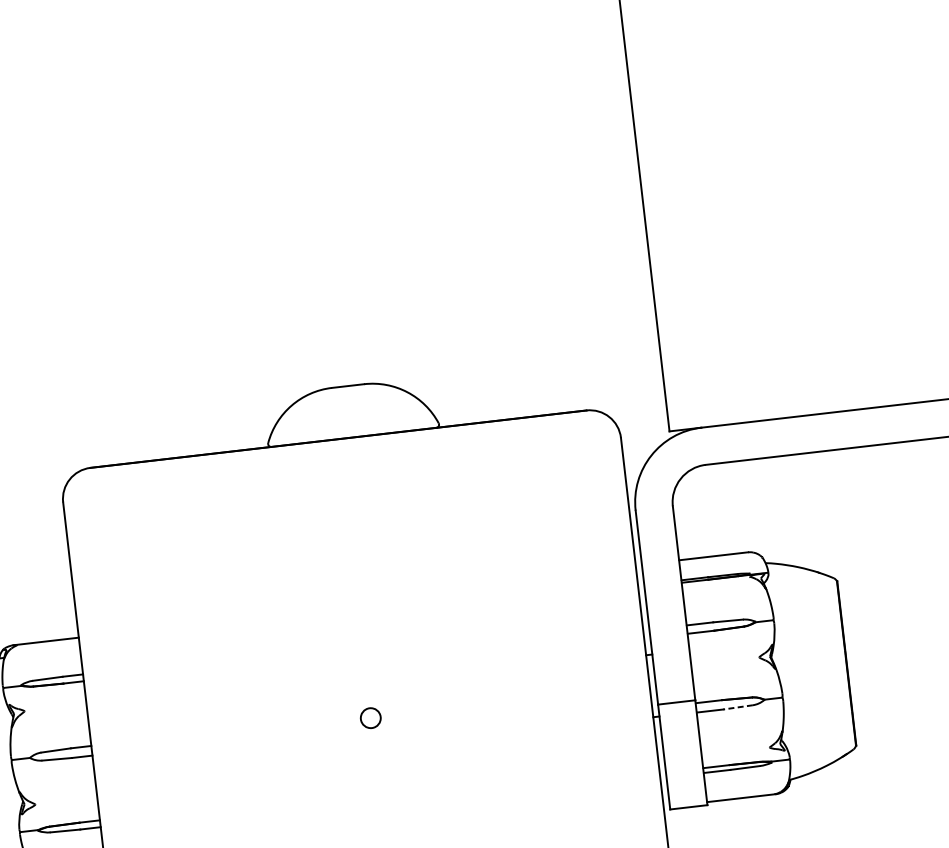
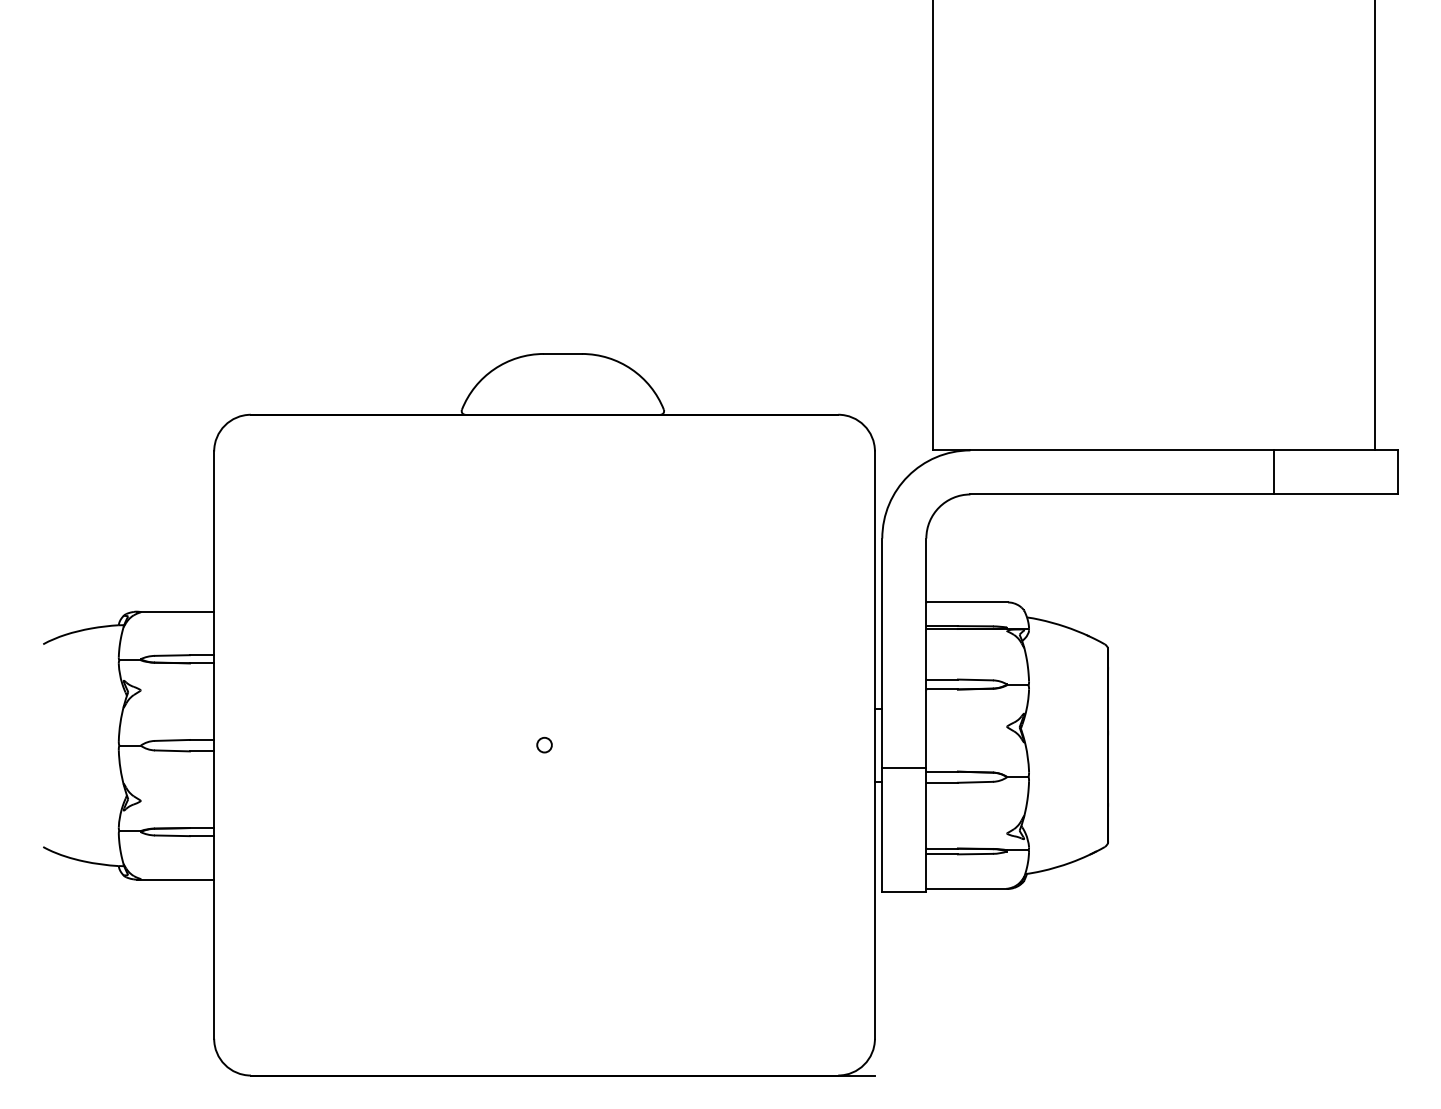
line: (738, 707) -> (975, 782), dashed -> solid
circle: (370, 717) -> (544, 744), size x0.62

